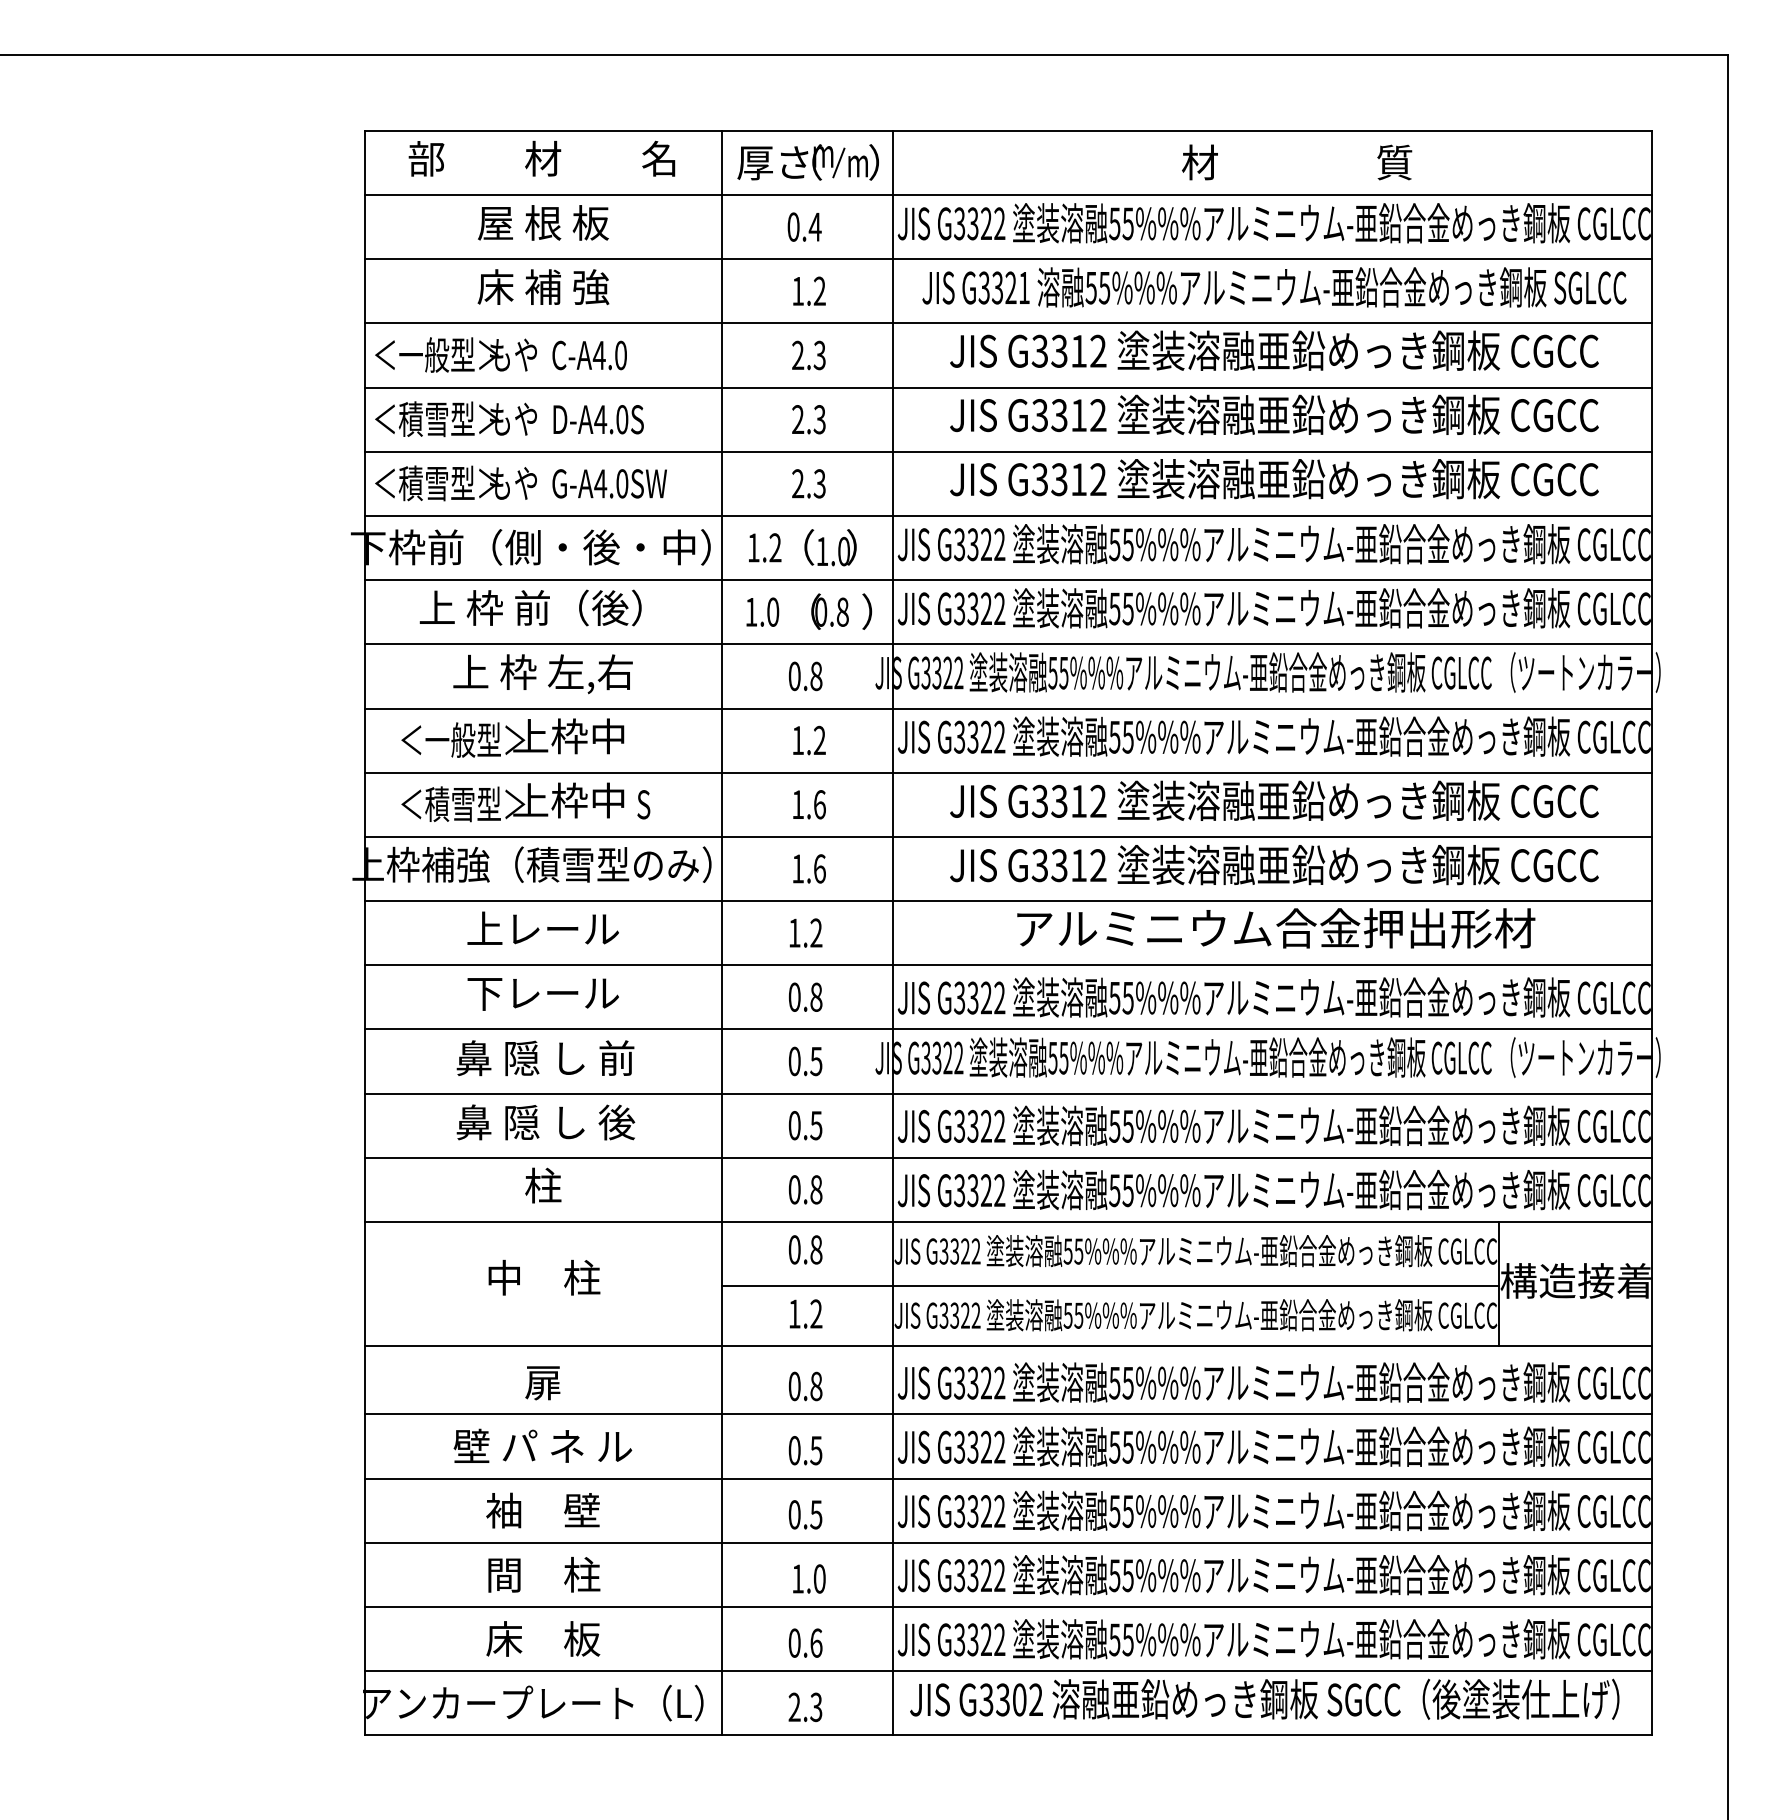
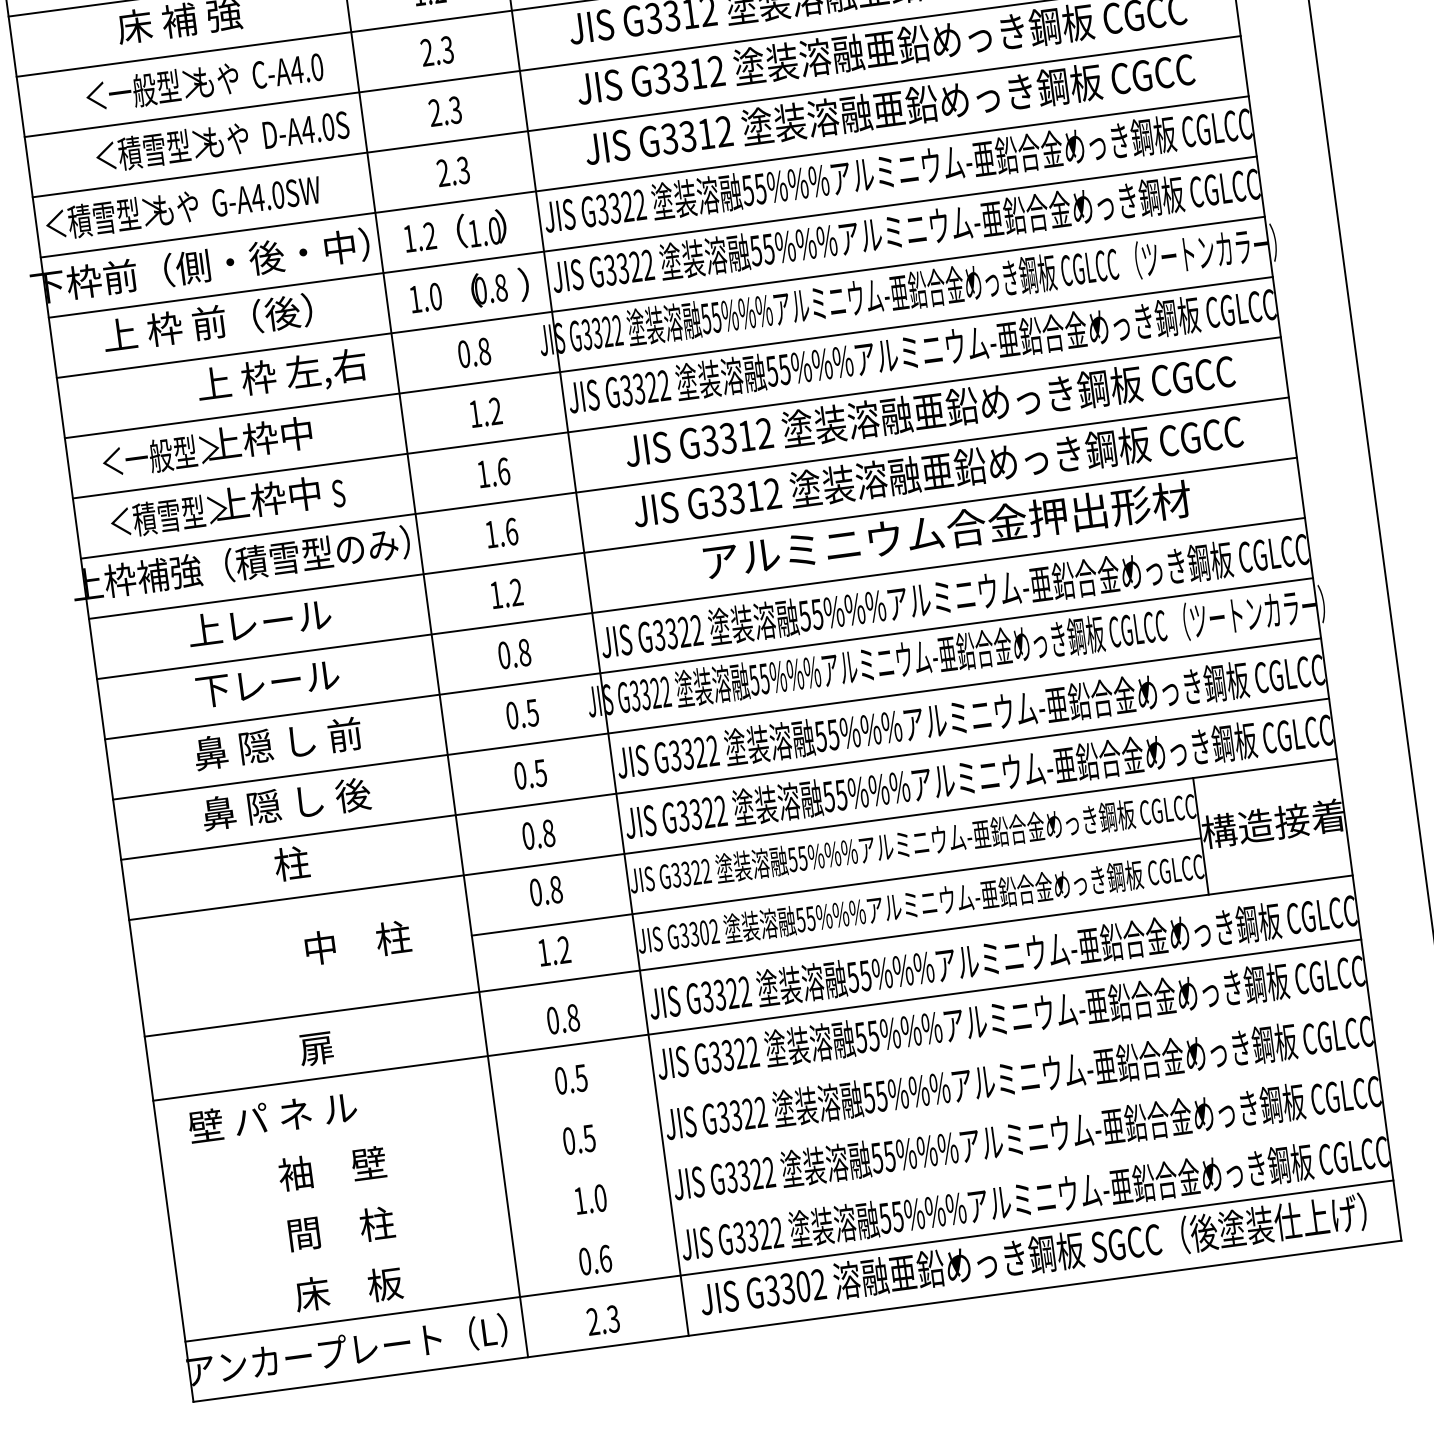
text: (500, 354) -> (204, 81), moved
text: (509, 419) -> (222, 141), moved
text: (542, 674) -> (281, 376), moved
text: (544, 1277) -> (358, 942), moved
text: (965, 1315) -> (704, 932), G3322 -> G3302
text: (542, 1445) -> (272, 1116), moved
line: (1008, 1478) -> (765, 1080), removed
line: (1008, 1542) -> (773, 1140), removed
line: (1008, 1607) -> (781, 1201), removed

